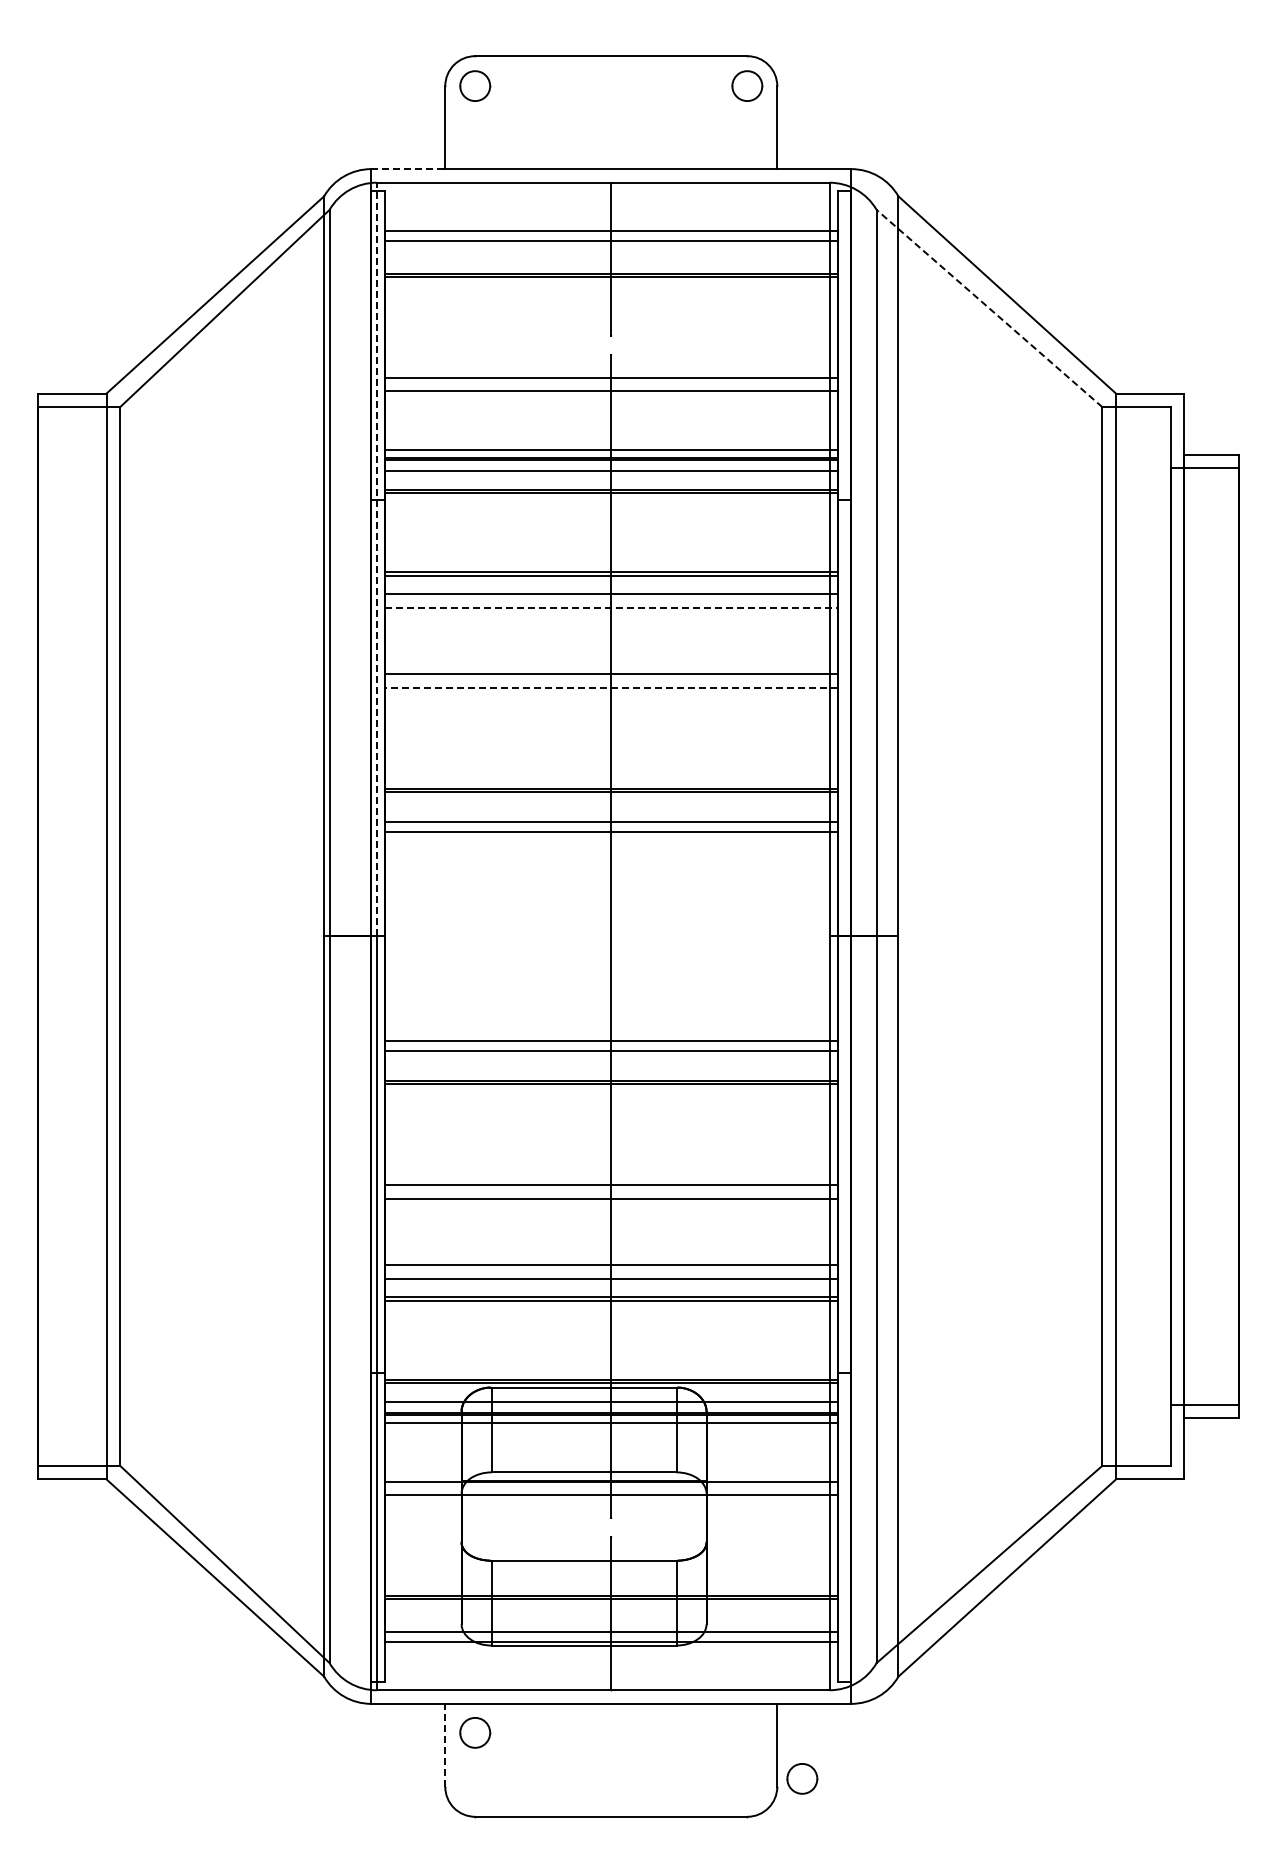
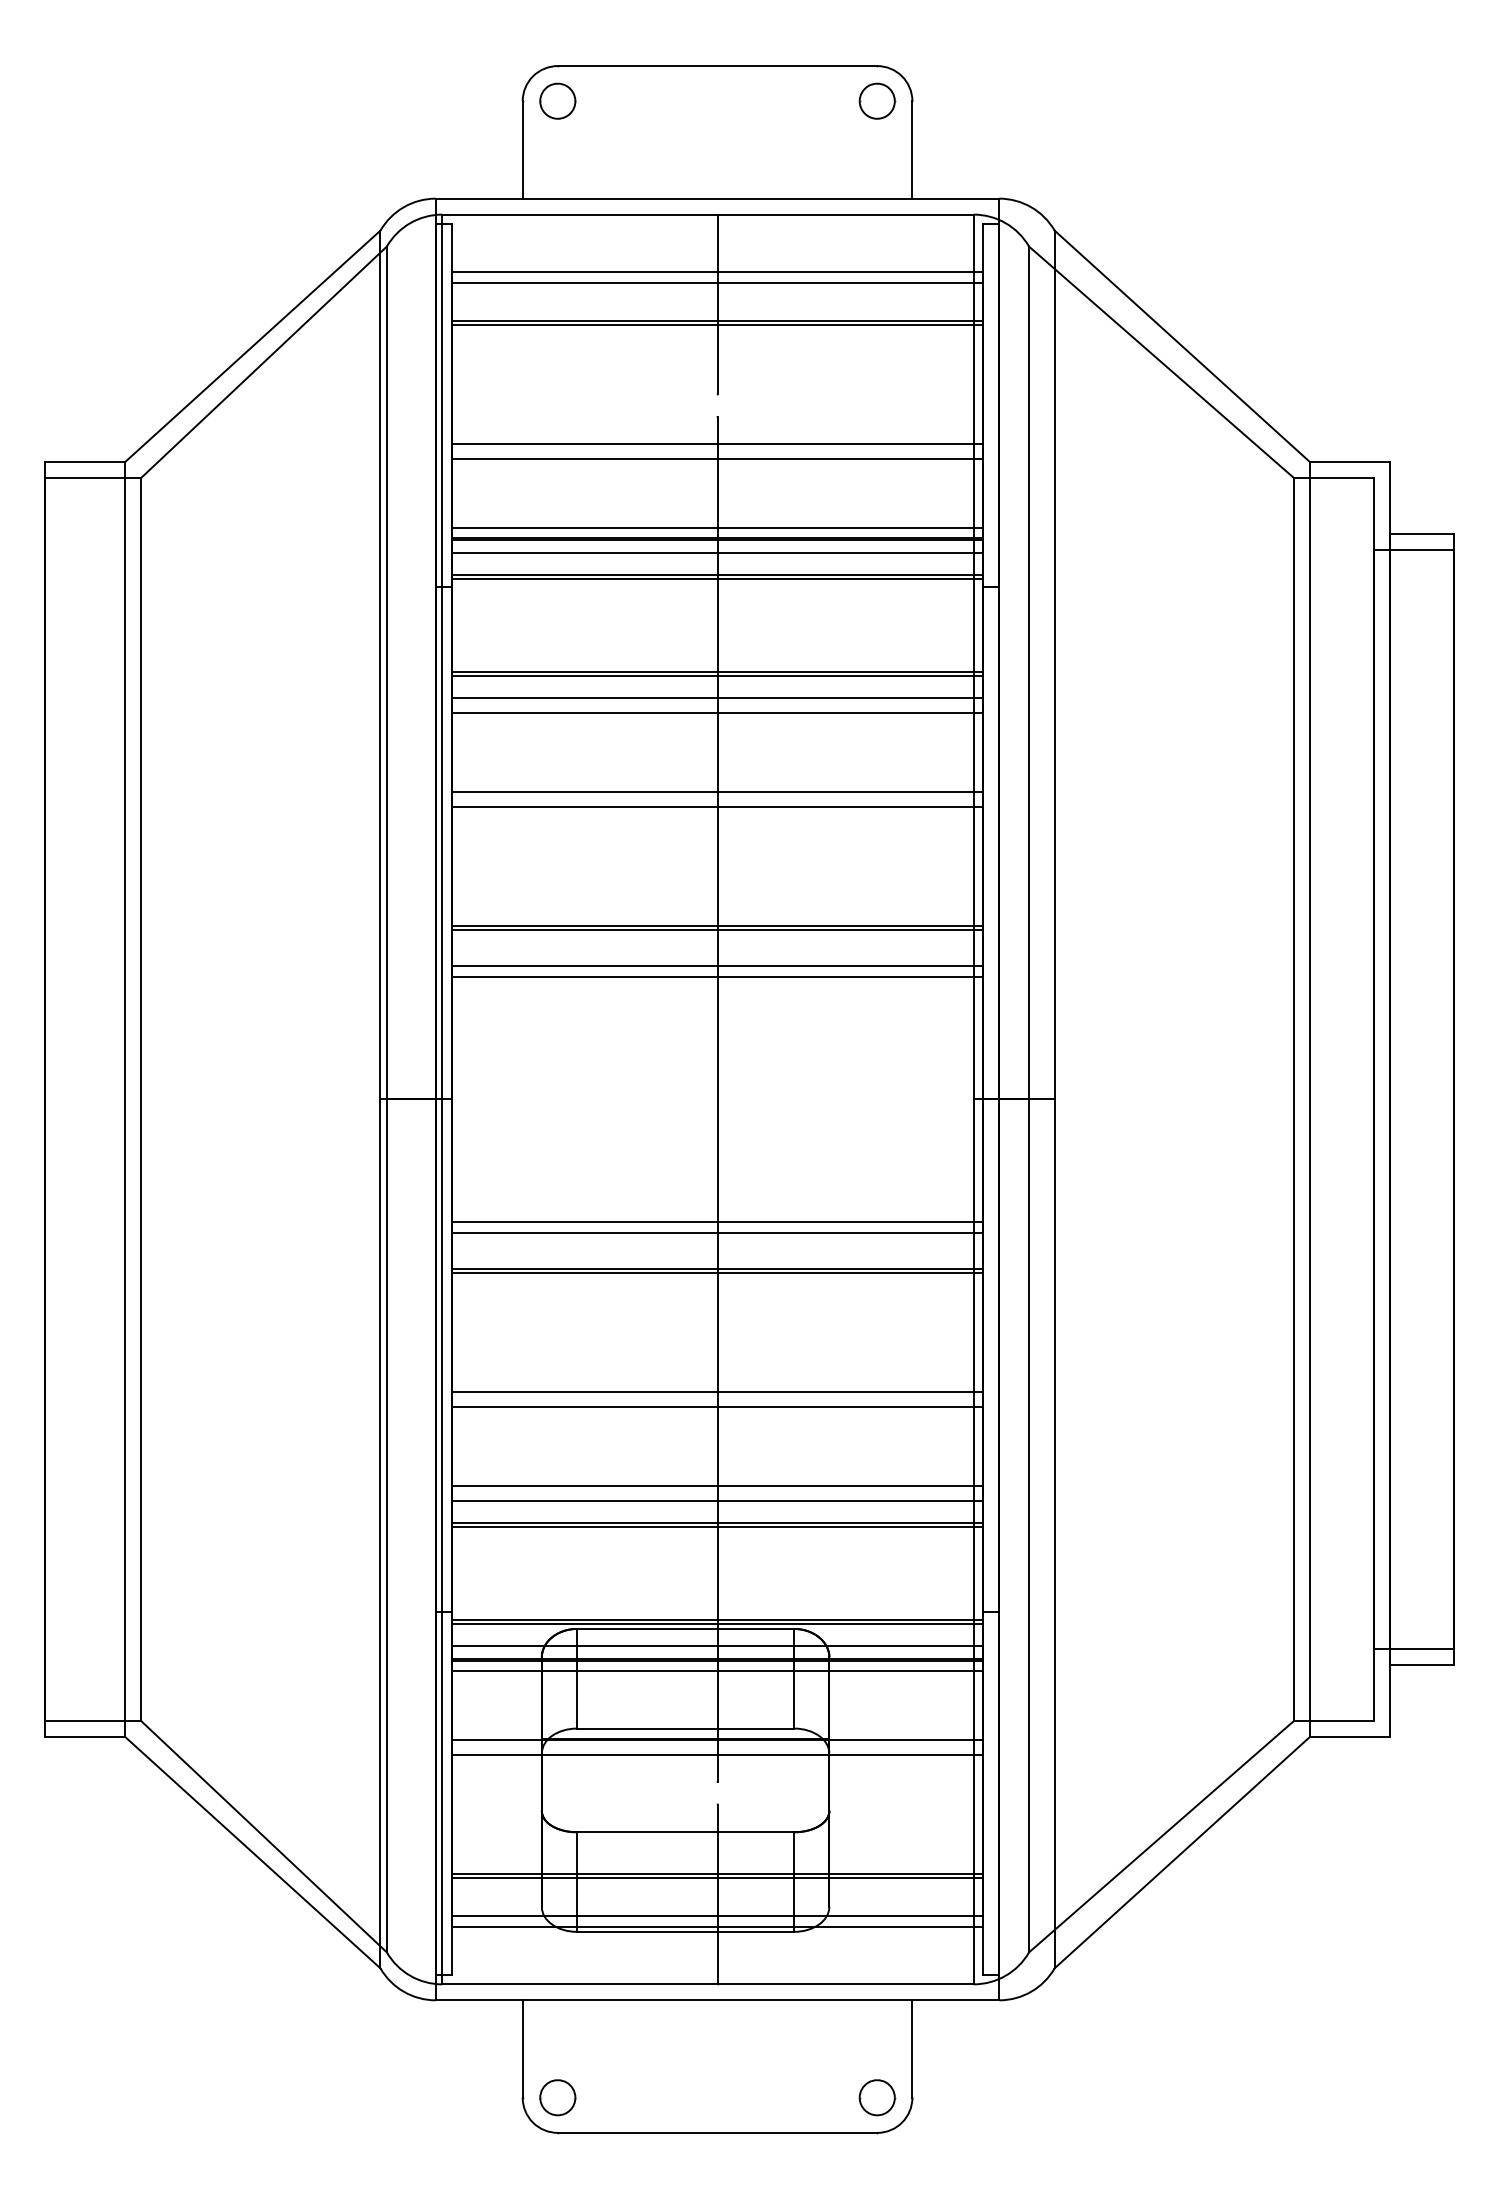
line: (408, 169) -> (479, 199), dashed -> solid
line: (989, 308) -> (1161, 362), dashed -> solid
line: (376, 559) -> (441, 656), dashed -> solid
line: (611, 607) -> (717, 713), dashed -> solid
line: (610, 687) -> (716, 807), dashed -> solid
part: (475, 1732) -> (558, 2097), moved
line: (445, 1745) -> (522, 2049), dashed -> solid
part: (802, 1778) -> (877, 2097), moved

